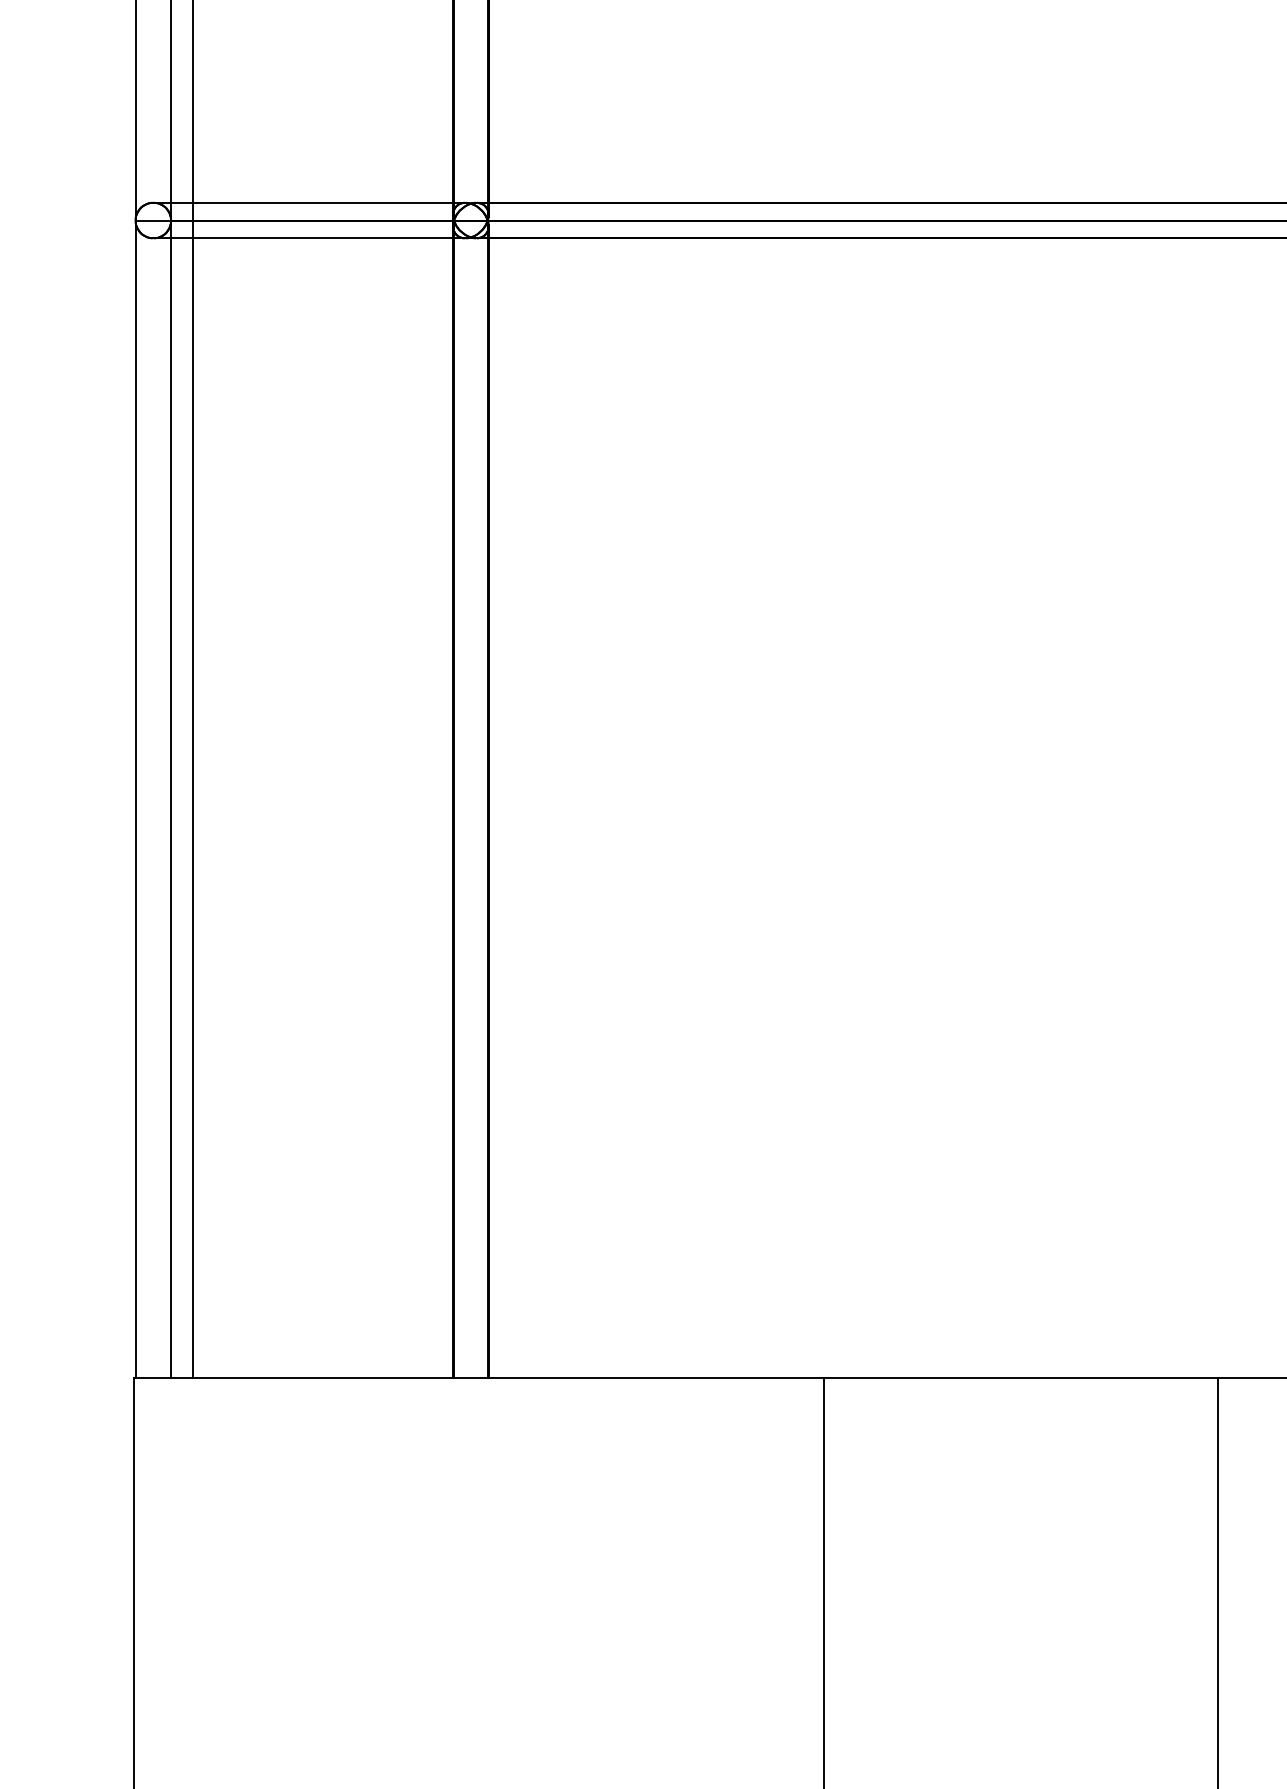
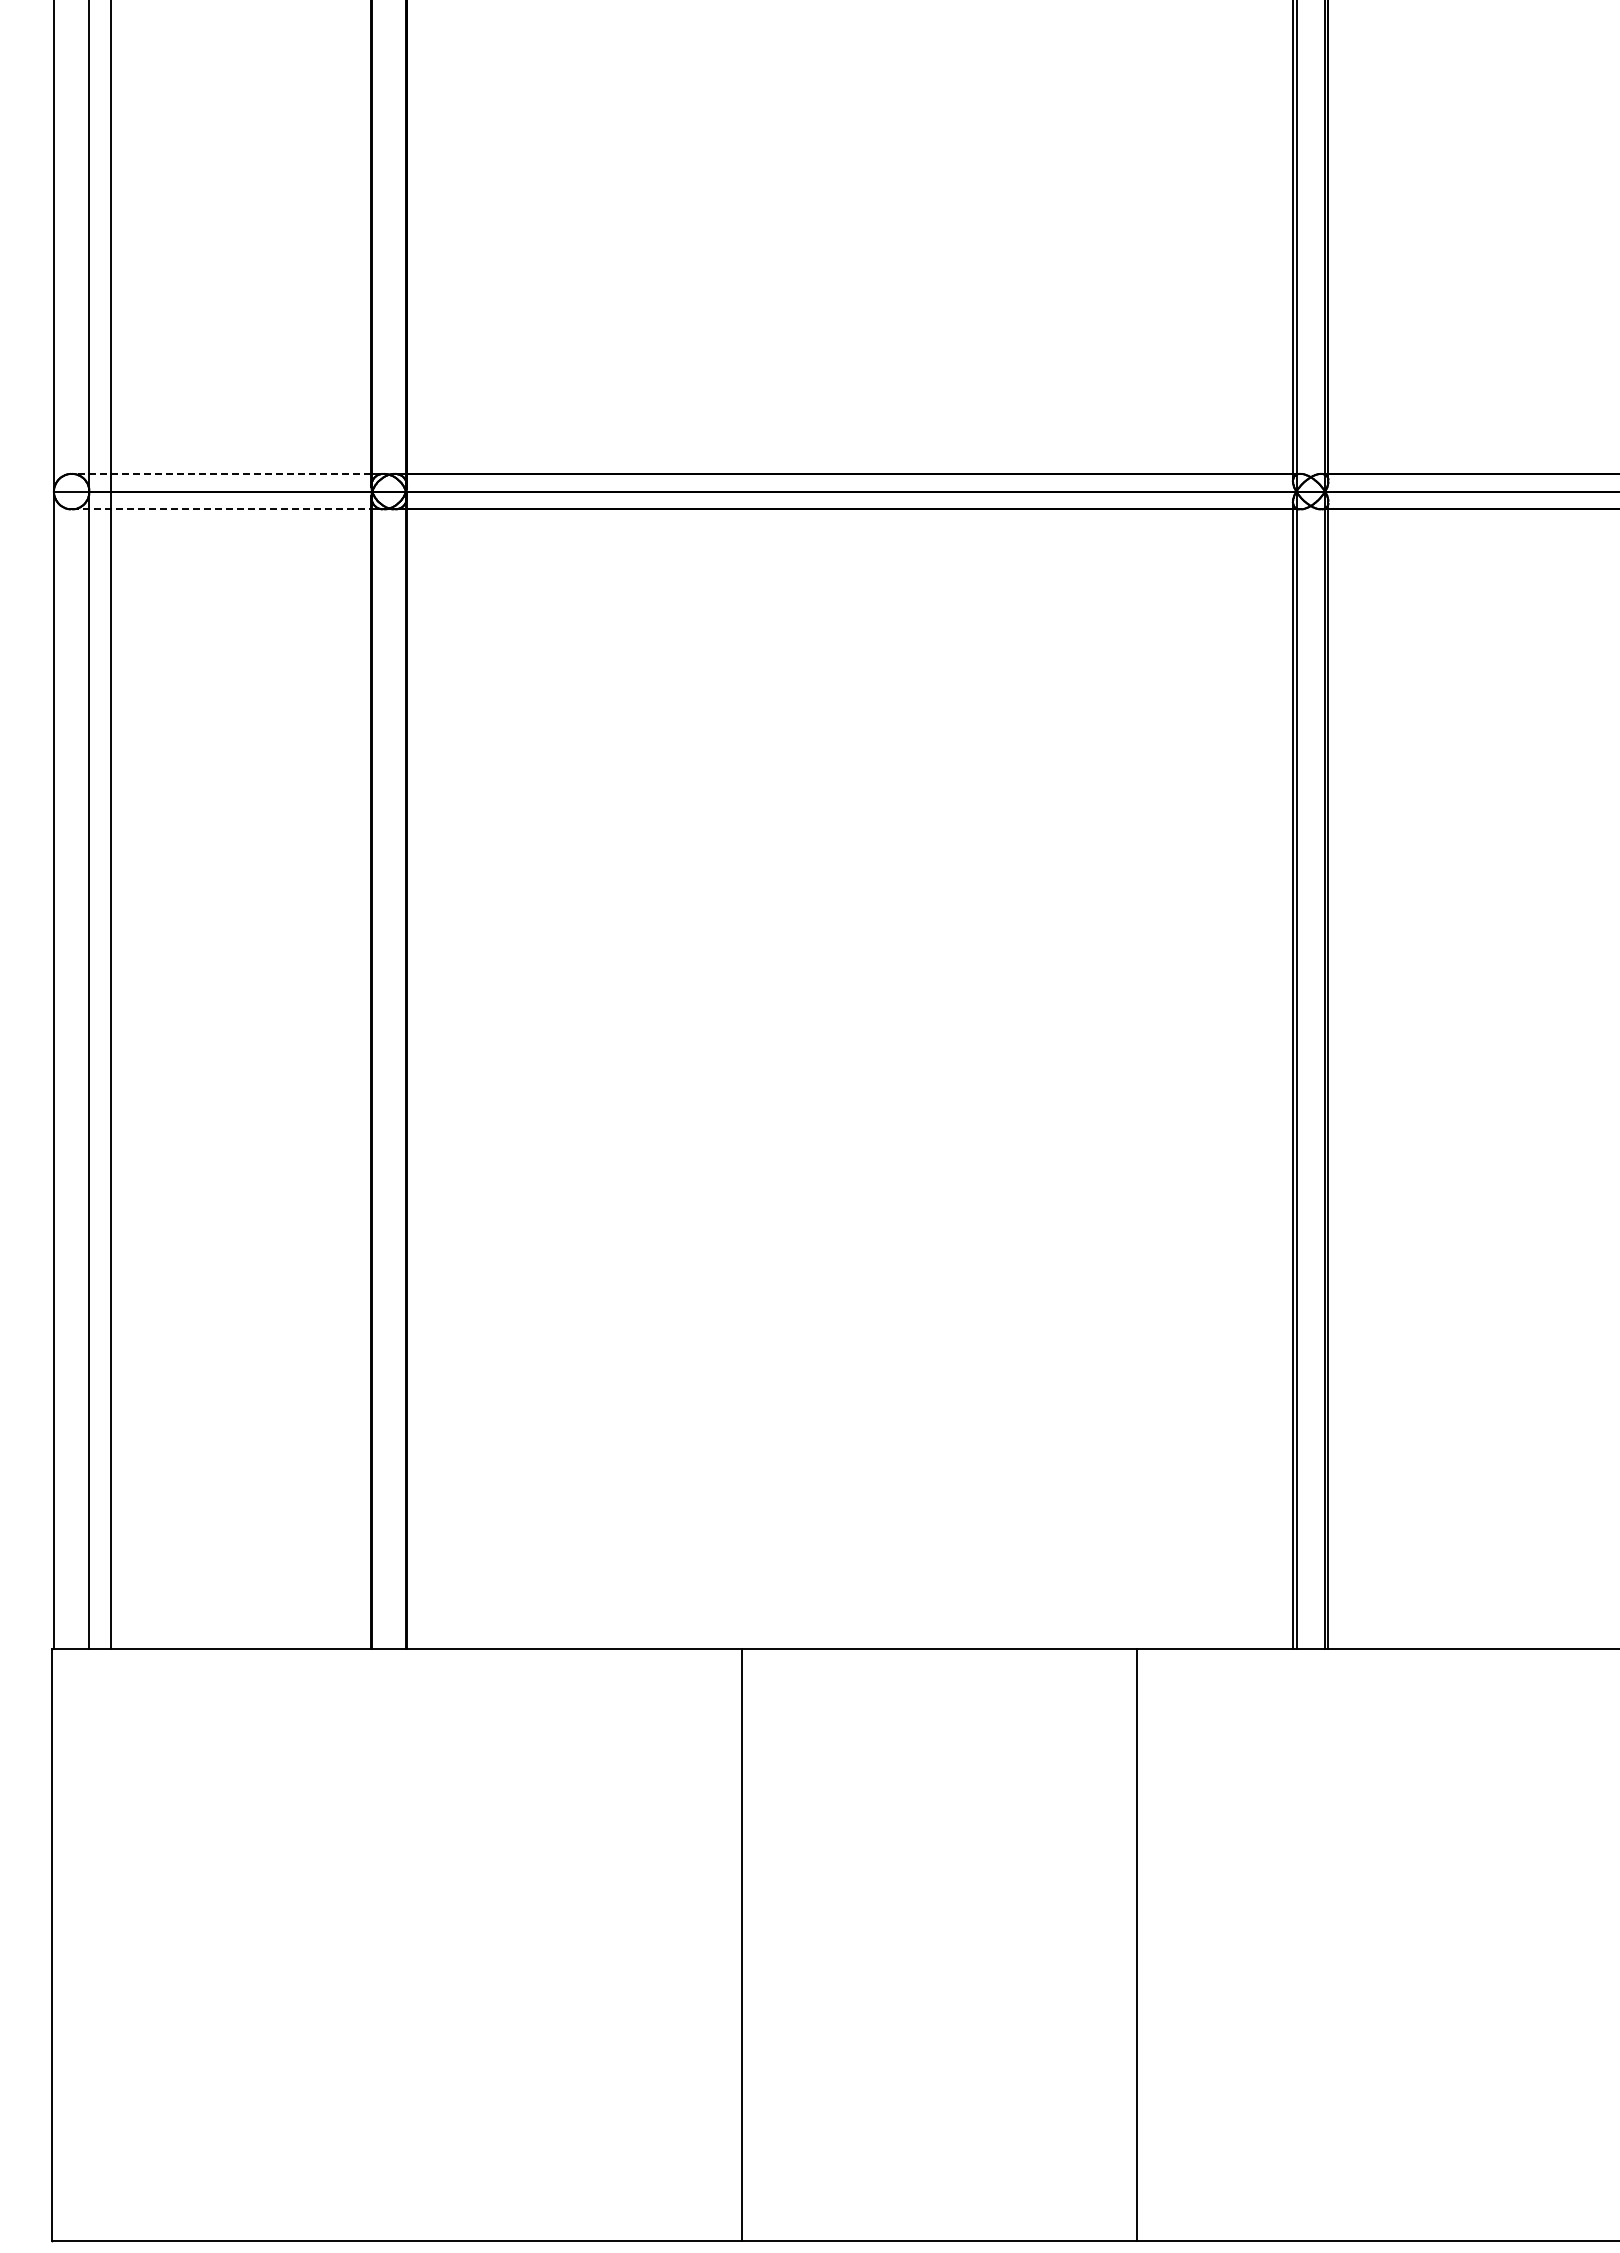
line: (303, 202) -> (221, 473), solid -> dashed
line: (303, 238) -> (221, 509), solid -> dashed

